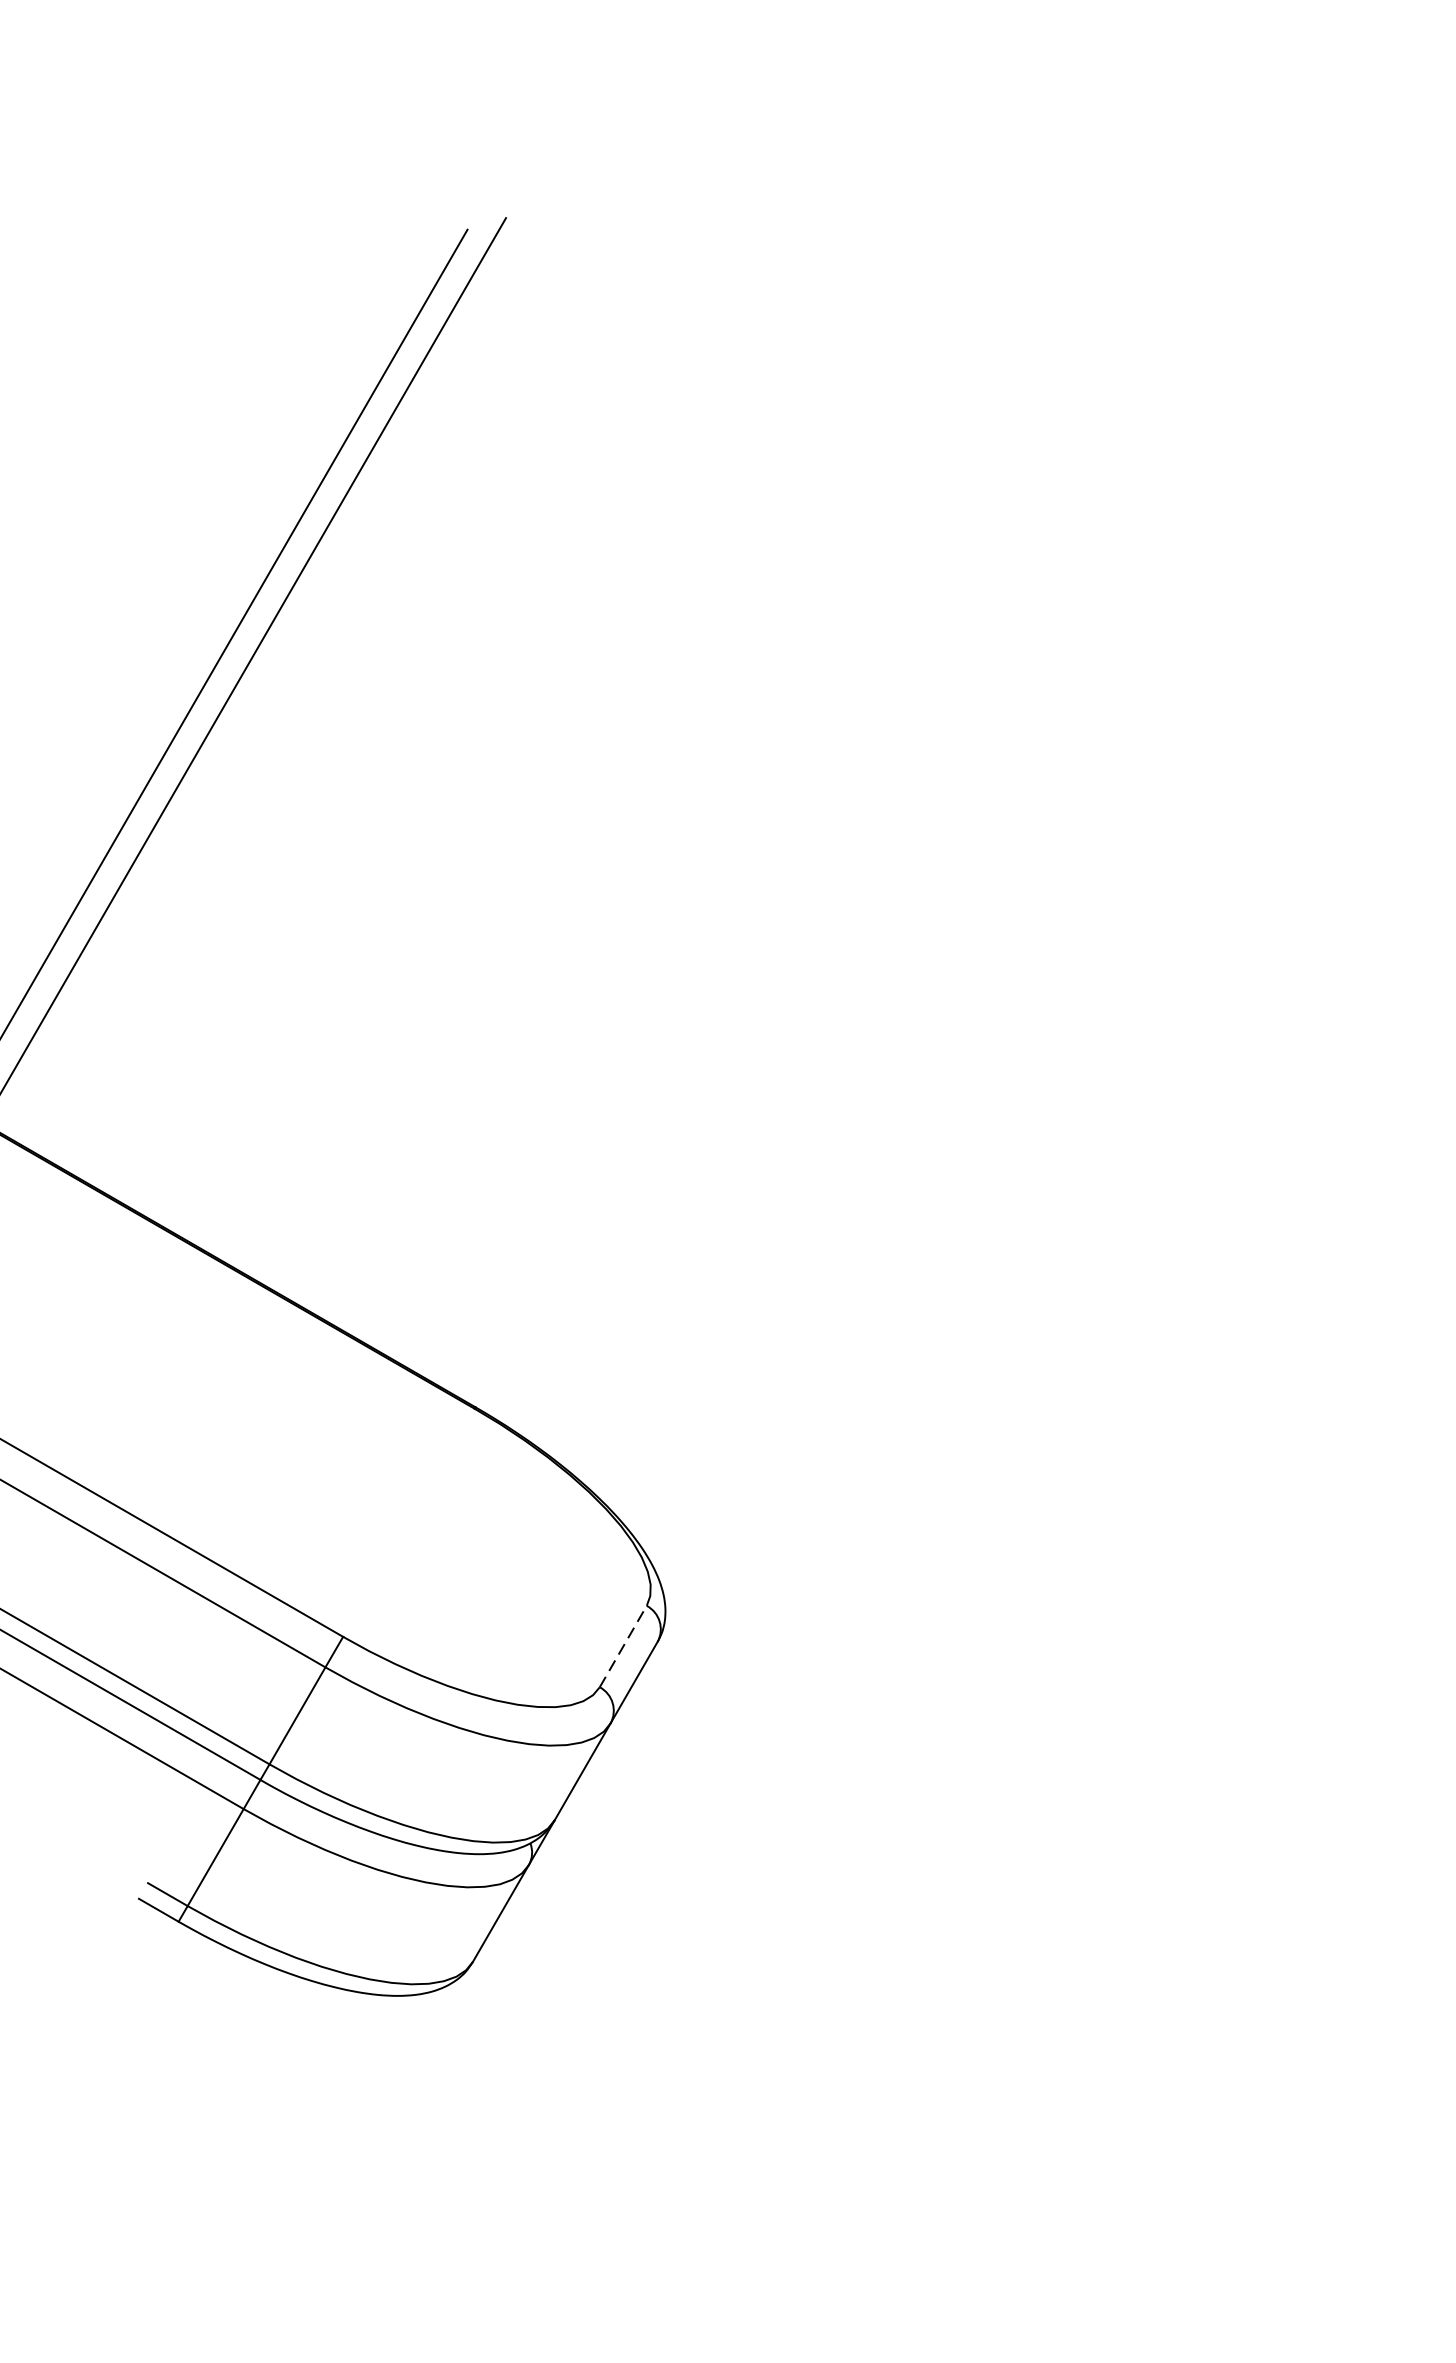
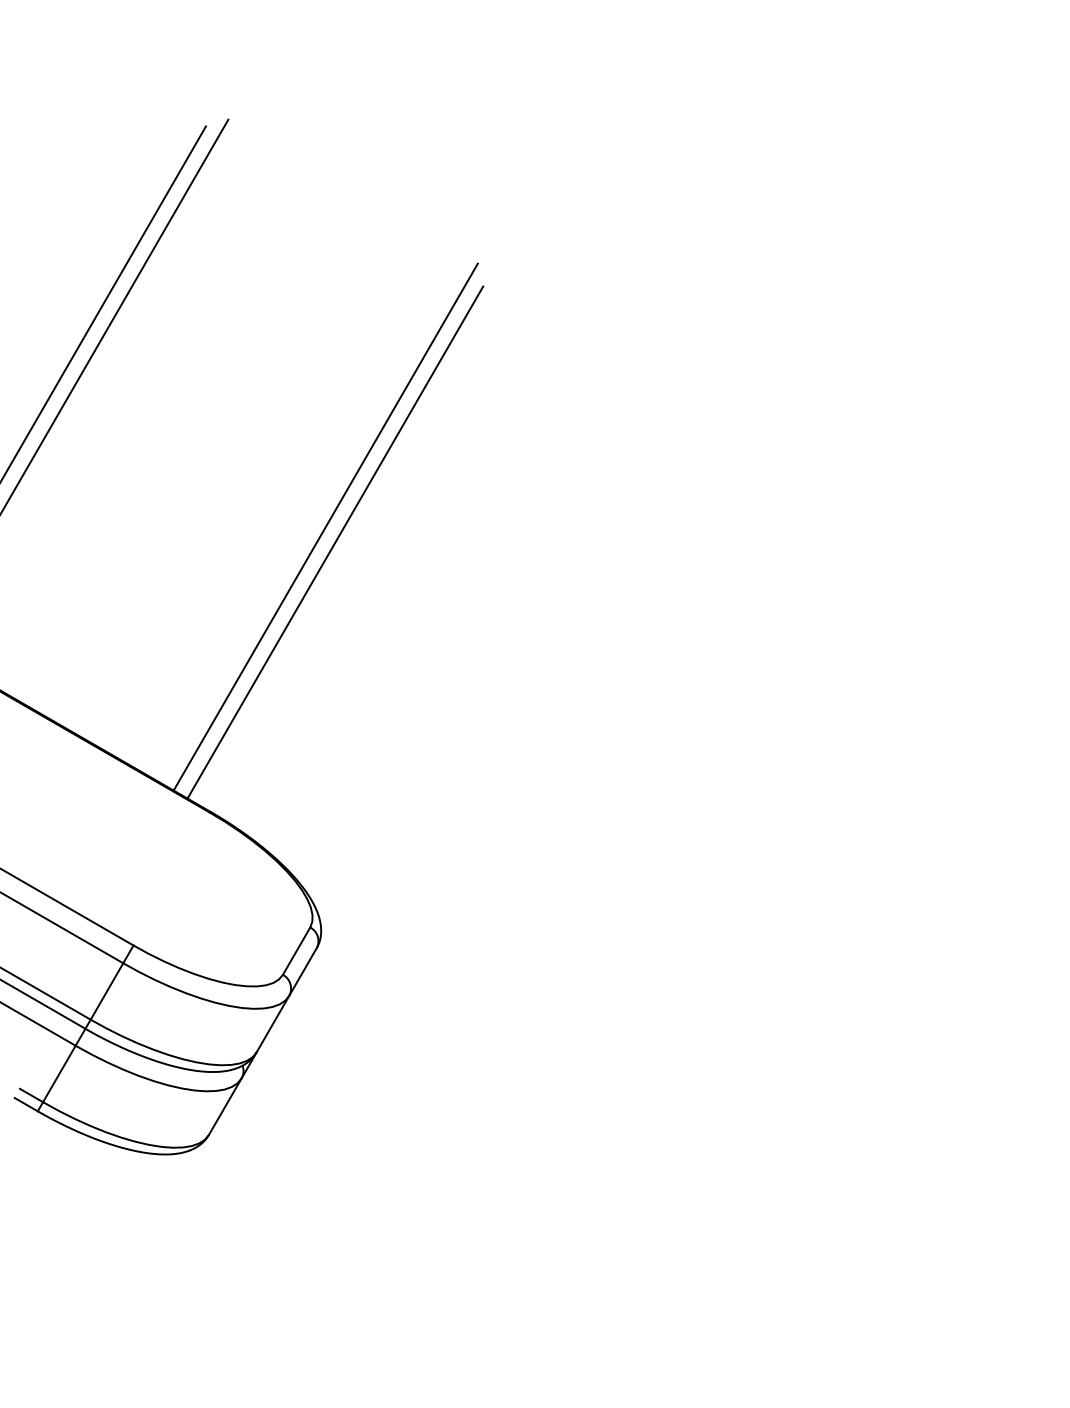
line: (672, 916) -> (325, 526), added
line: (690, 944) -> (335, 542), added
line: (623, 1645) -> (296, 950), dashed -> solid

